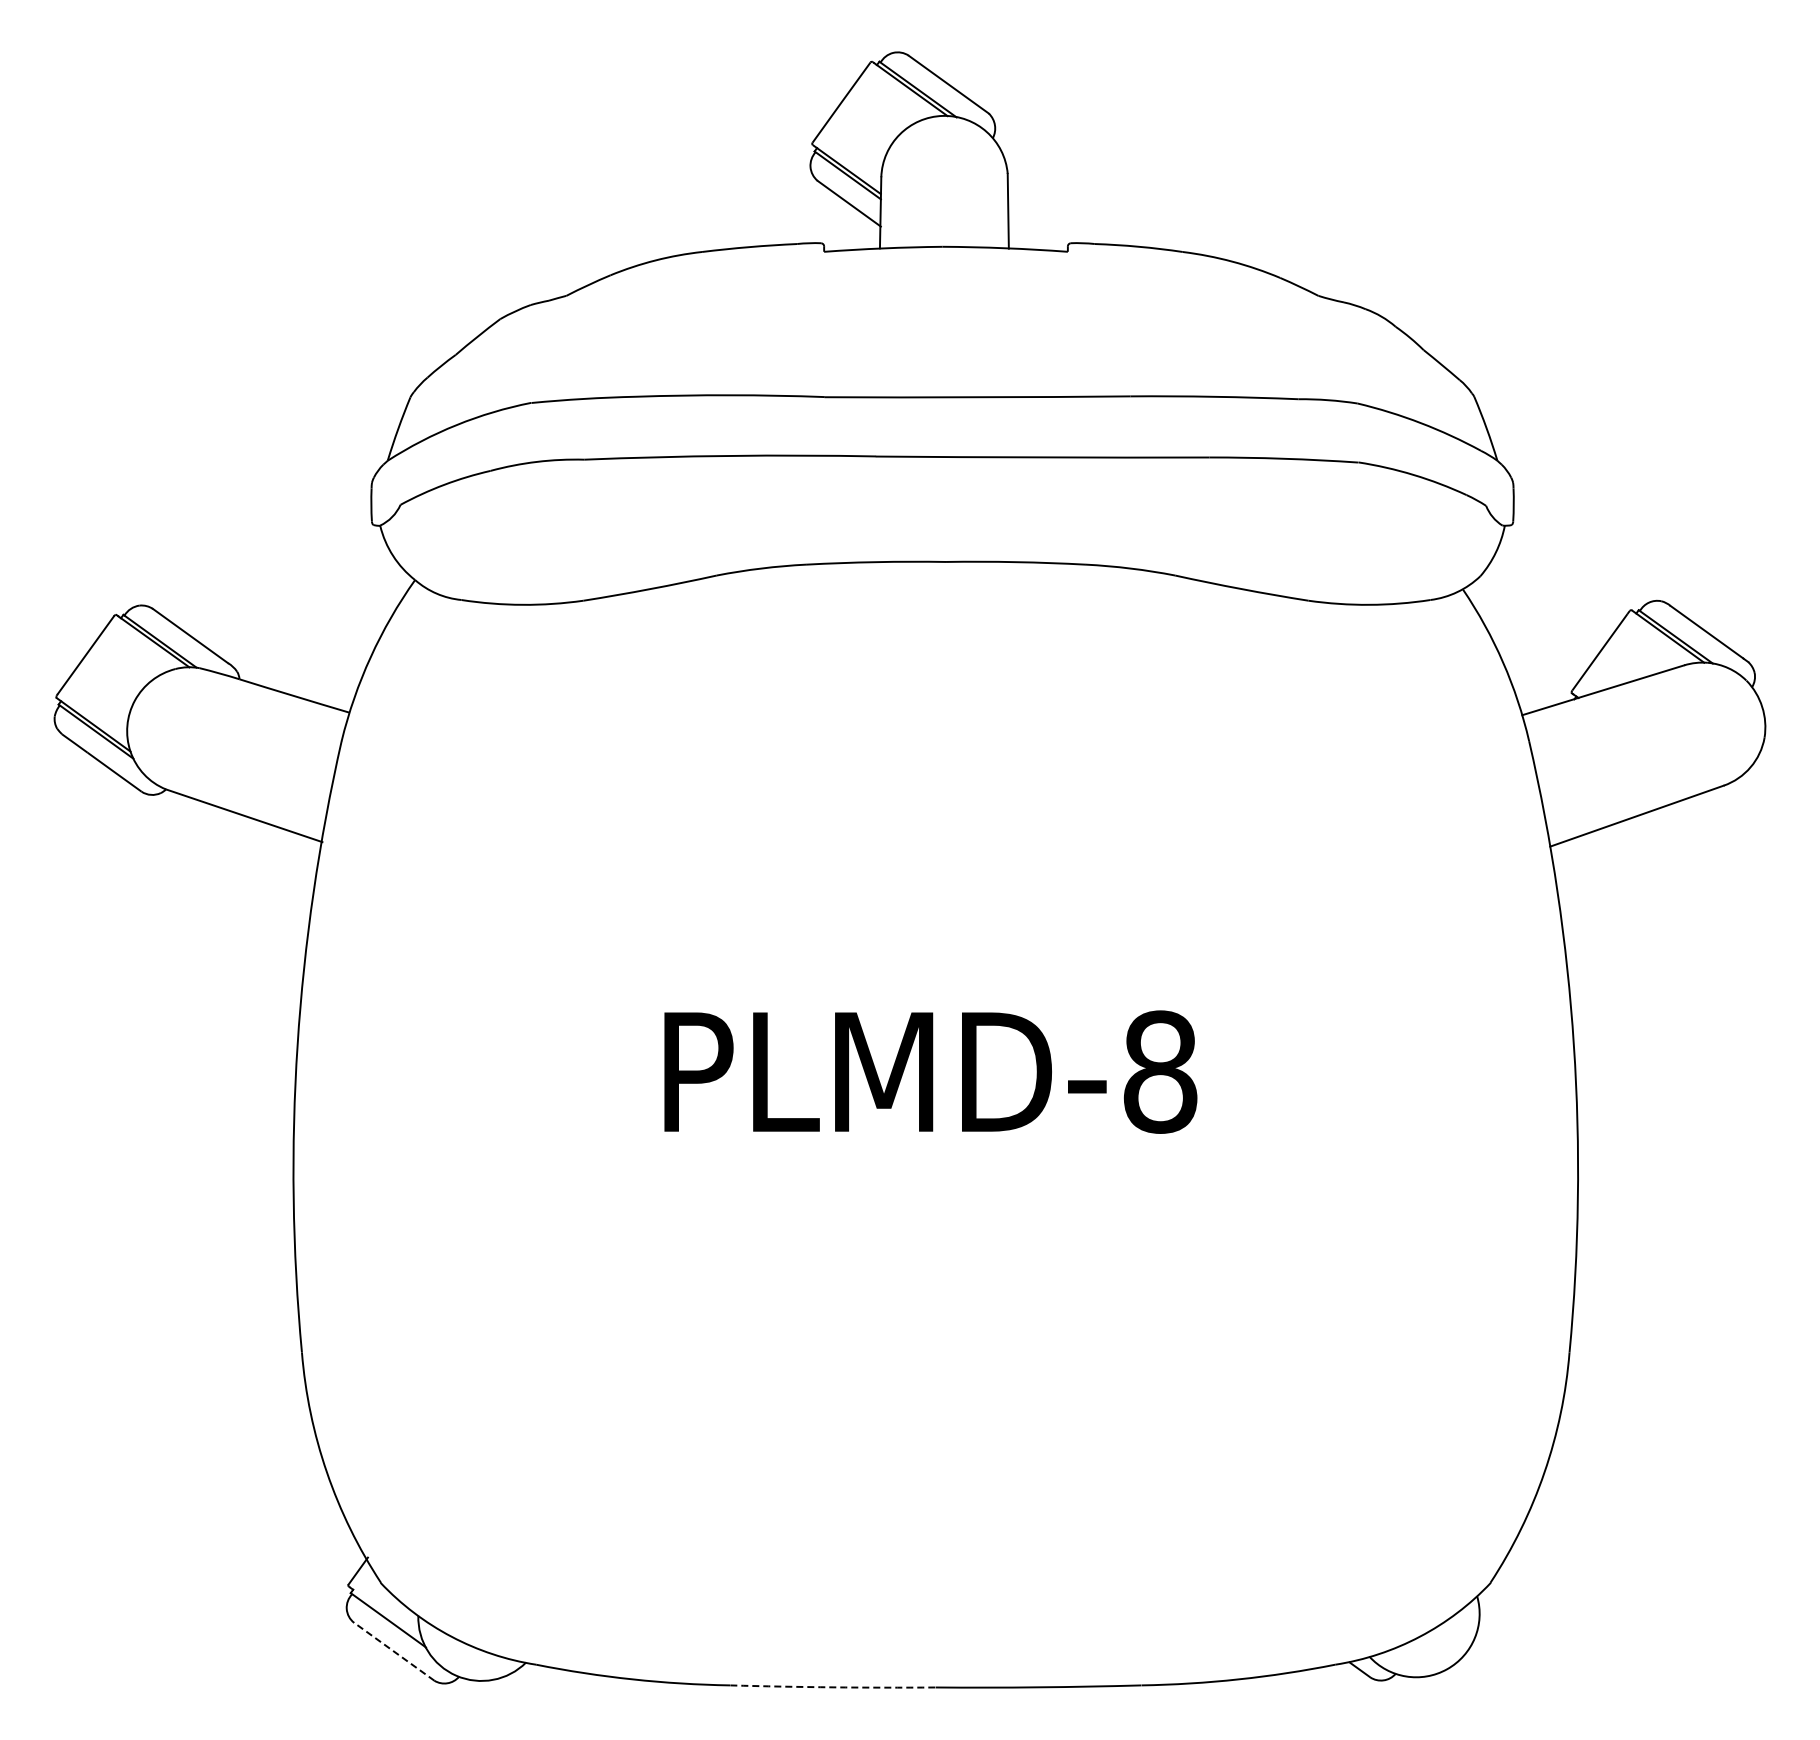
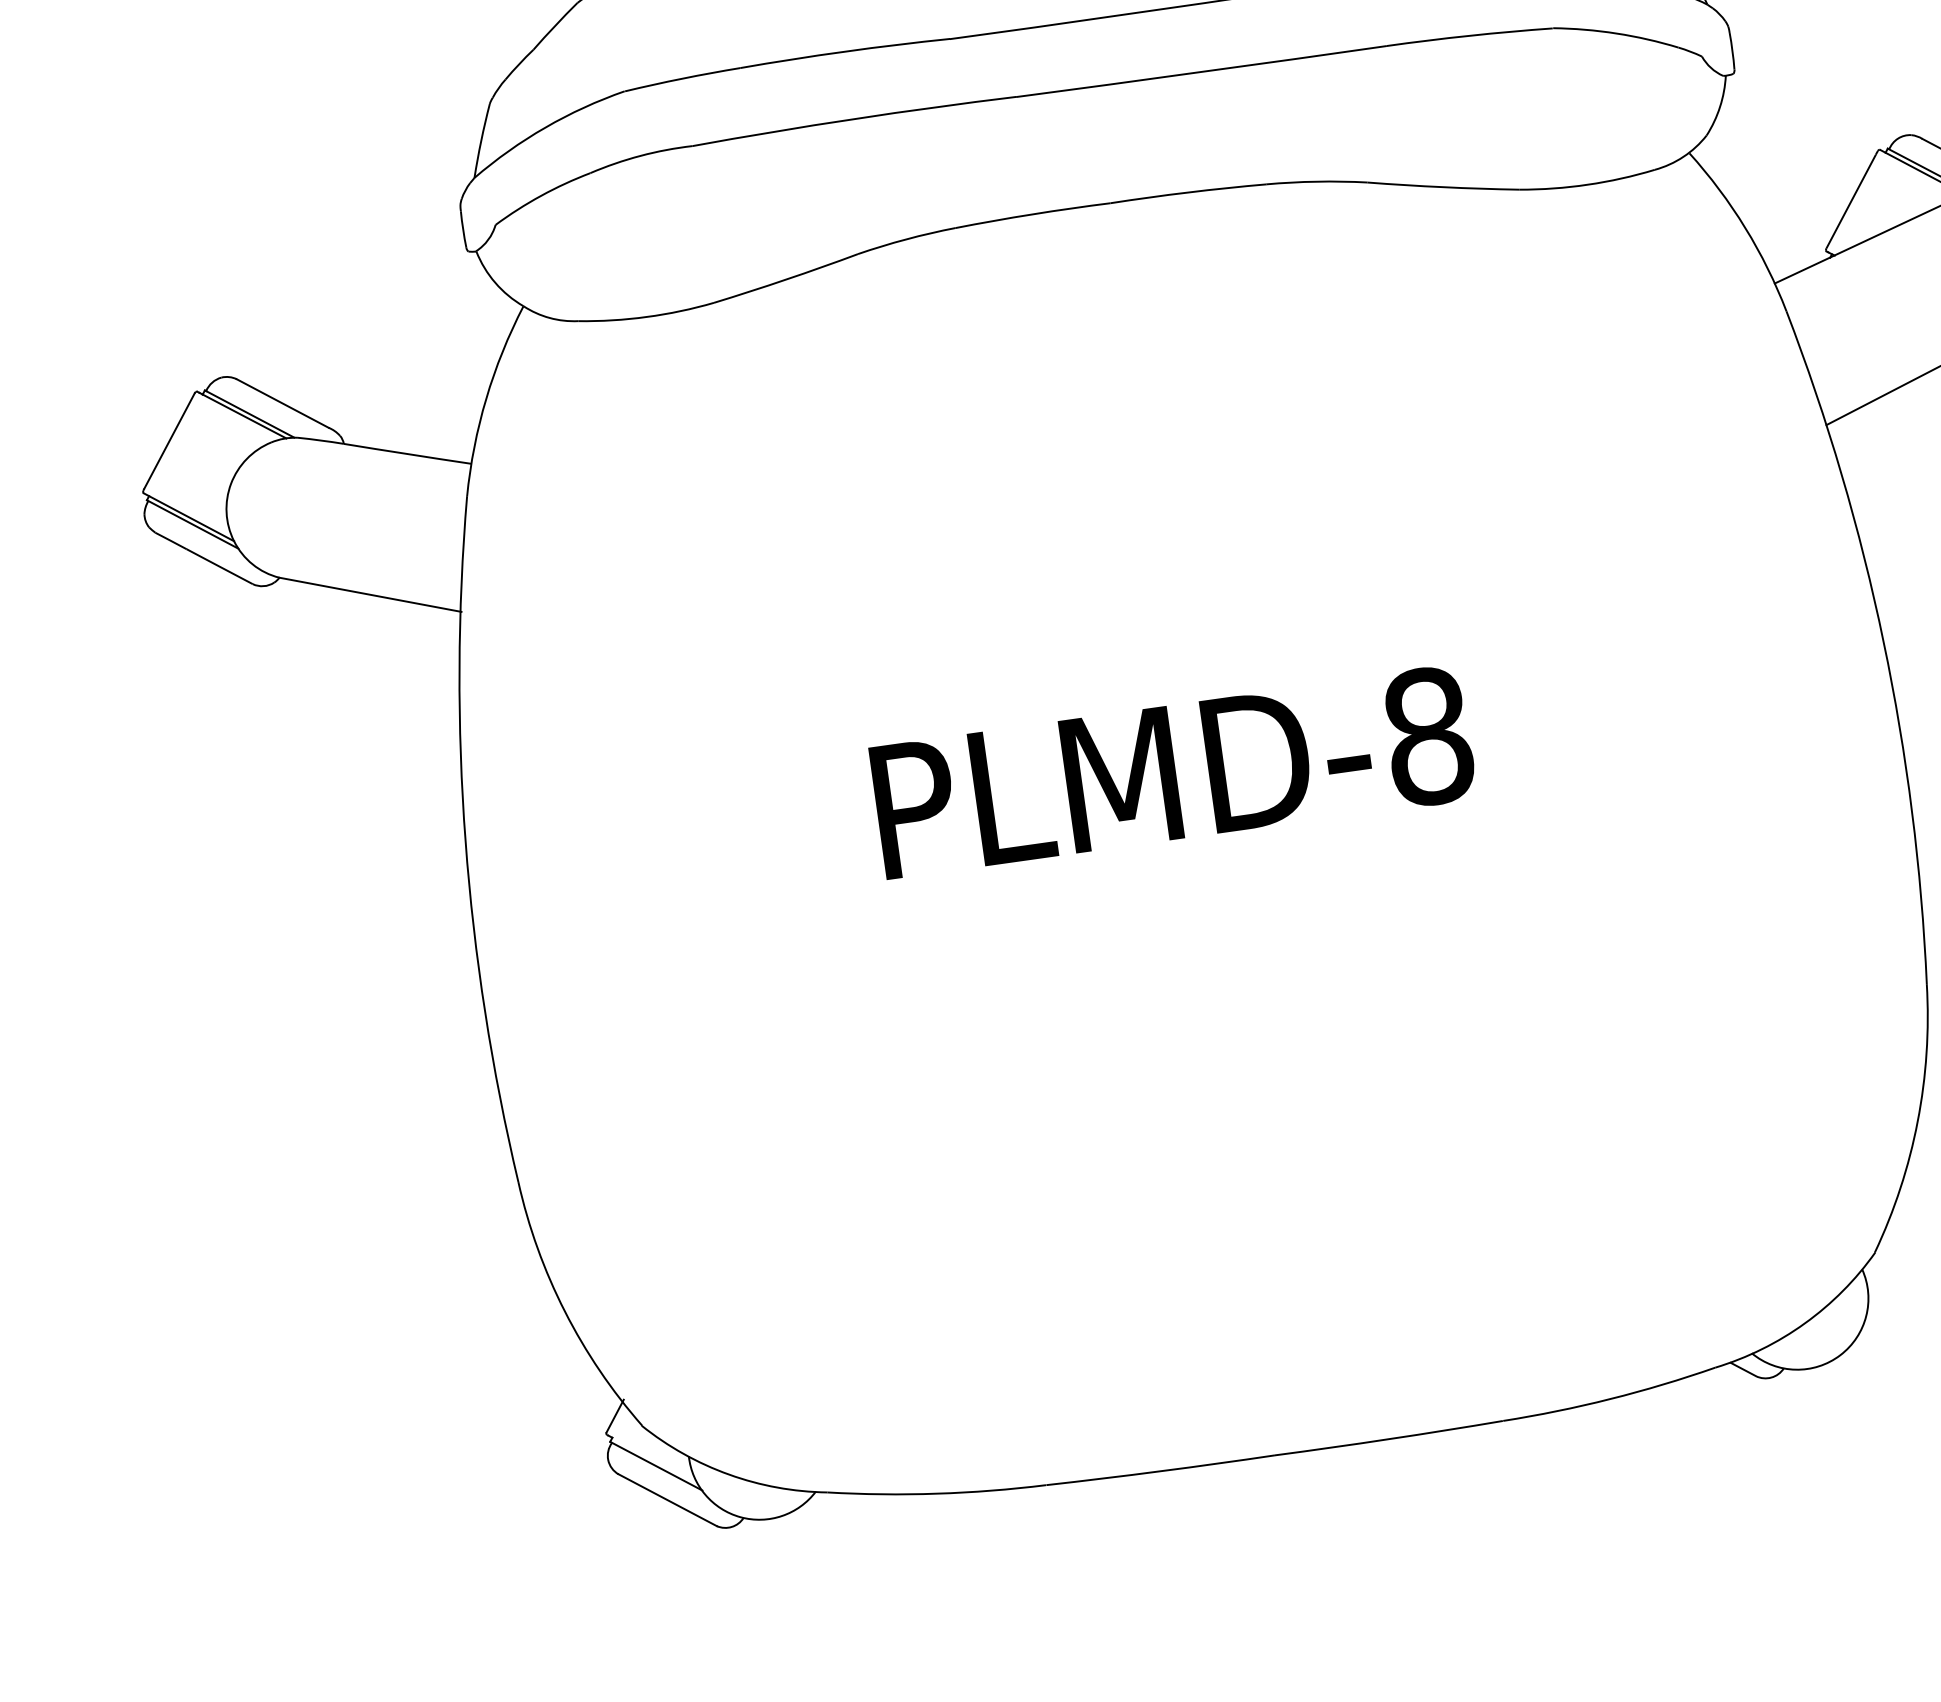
line: (394, 1651) -> (667, 1499), dashed -> solid
arc: (833, 1687) -> (1161, 1471), dashed -> solid

